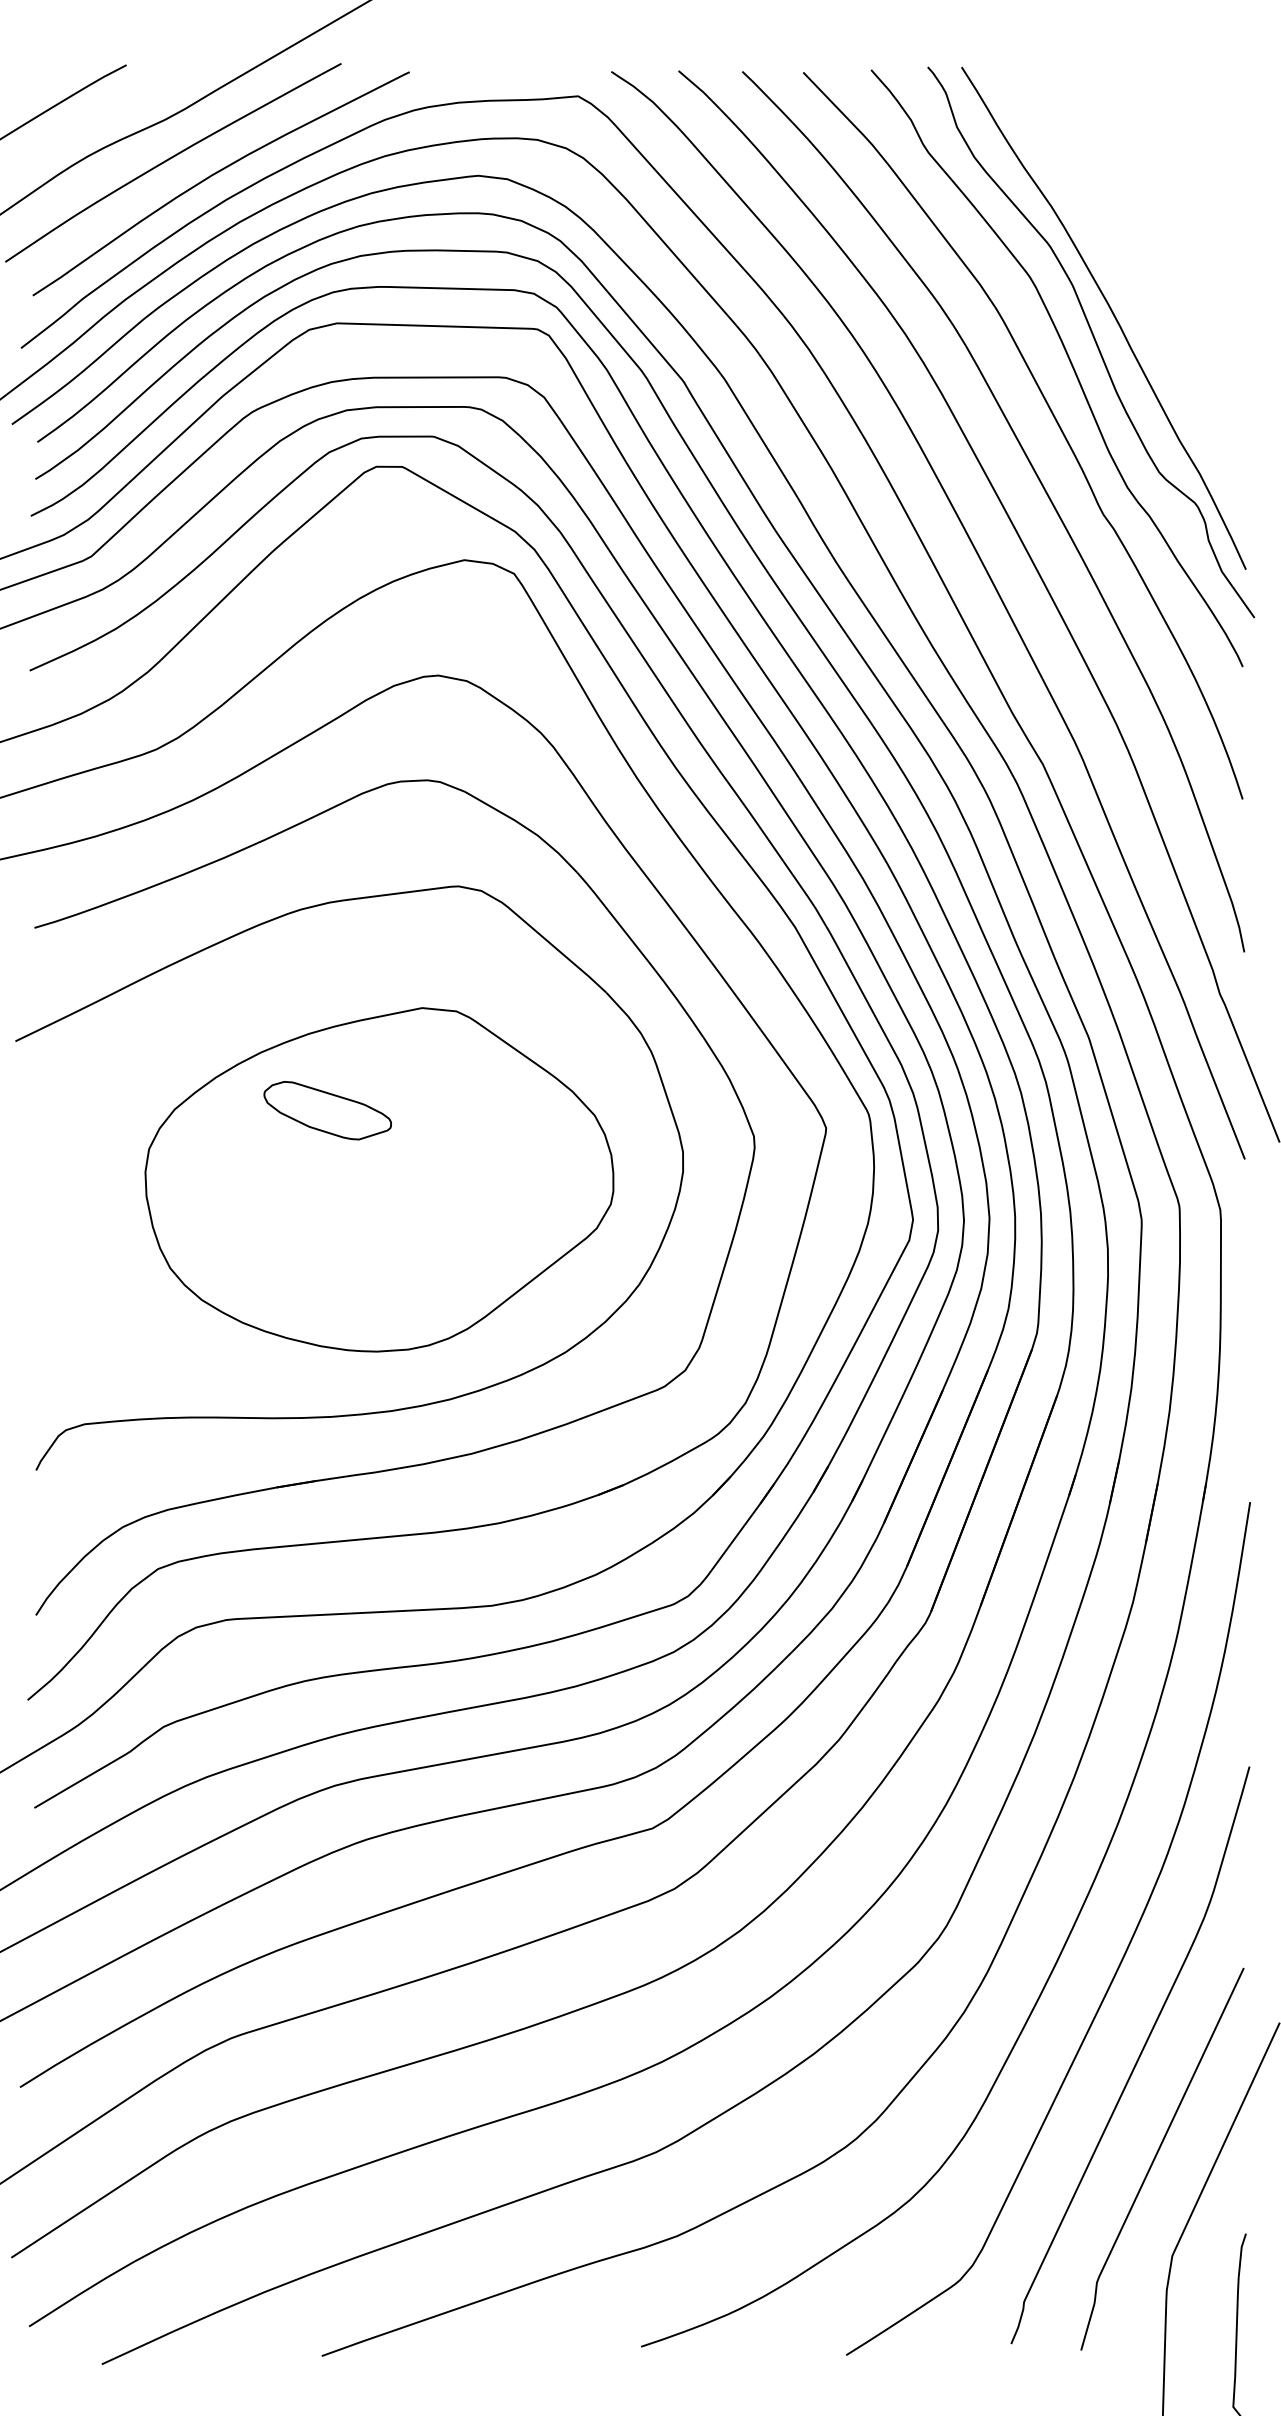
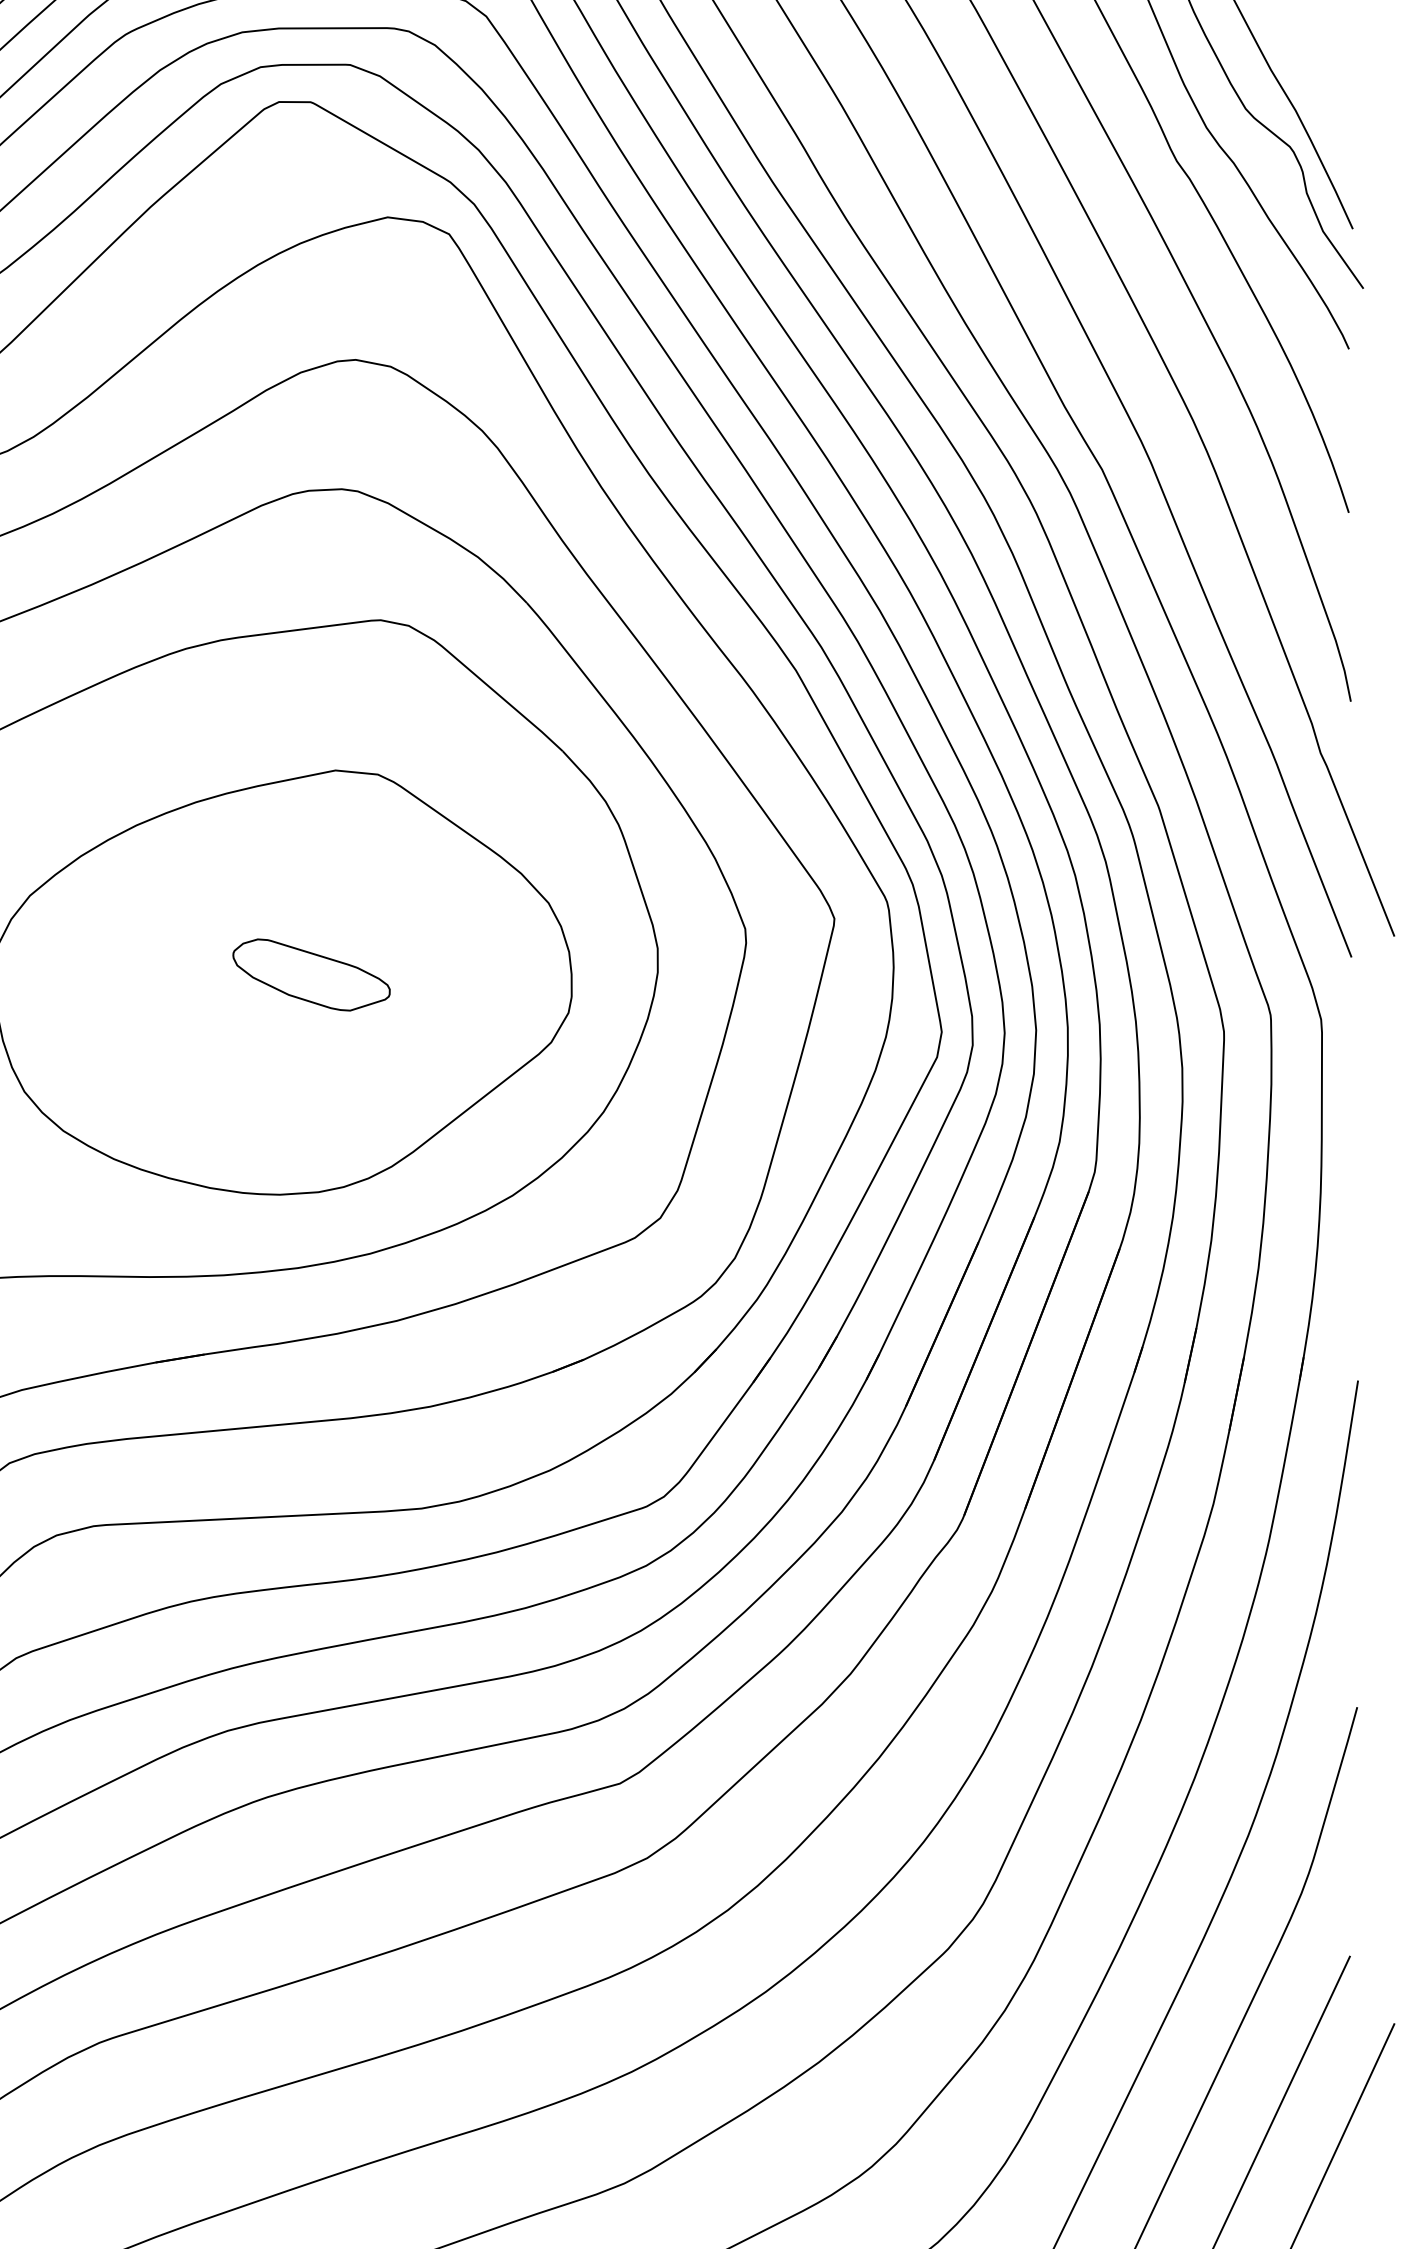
part: (327, 1110) -> (311, 974), moved

